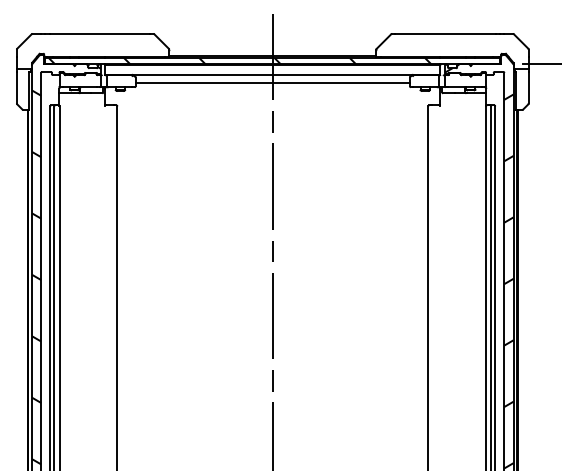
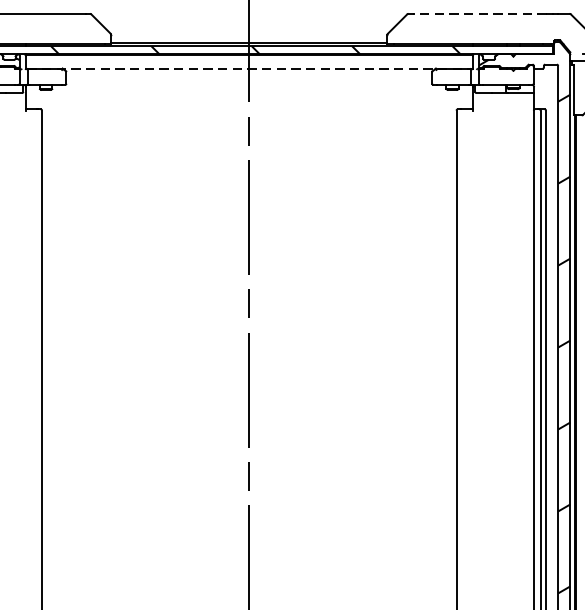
line: (445, 33) -> (479, 13), solid -> dashed
line: (273, 75) -> (250, 69), solid -> dashed
line: (272, 82) -> (248, 78), removed

